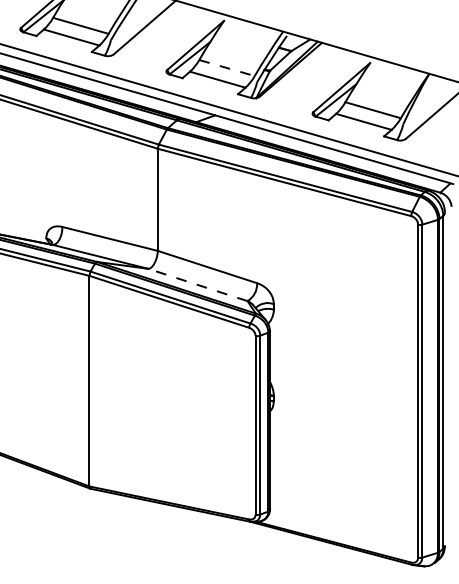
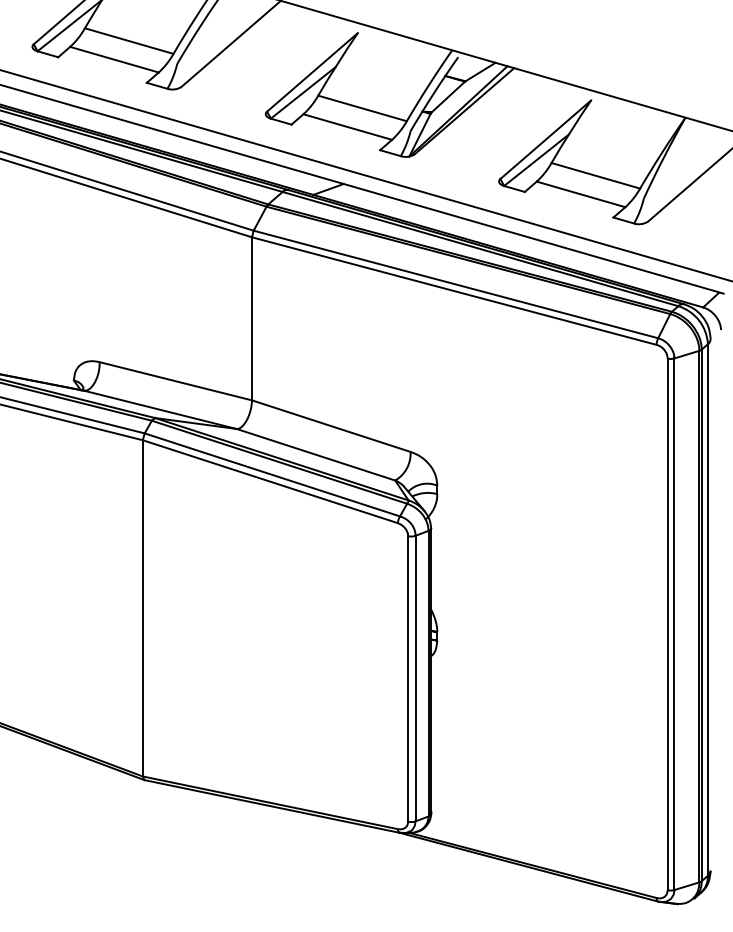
line: (227, 68) -> (363, 109), dashed -> solid
line: (197, 284) -> (315, 454), dashed -> solid

